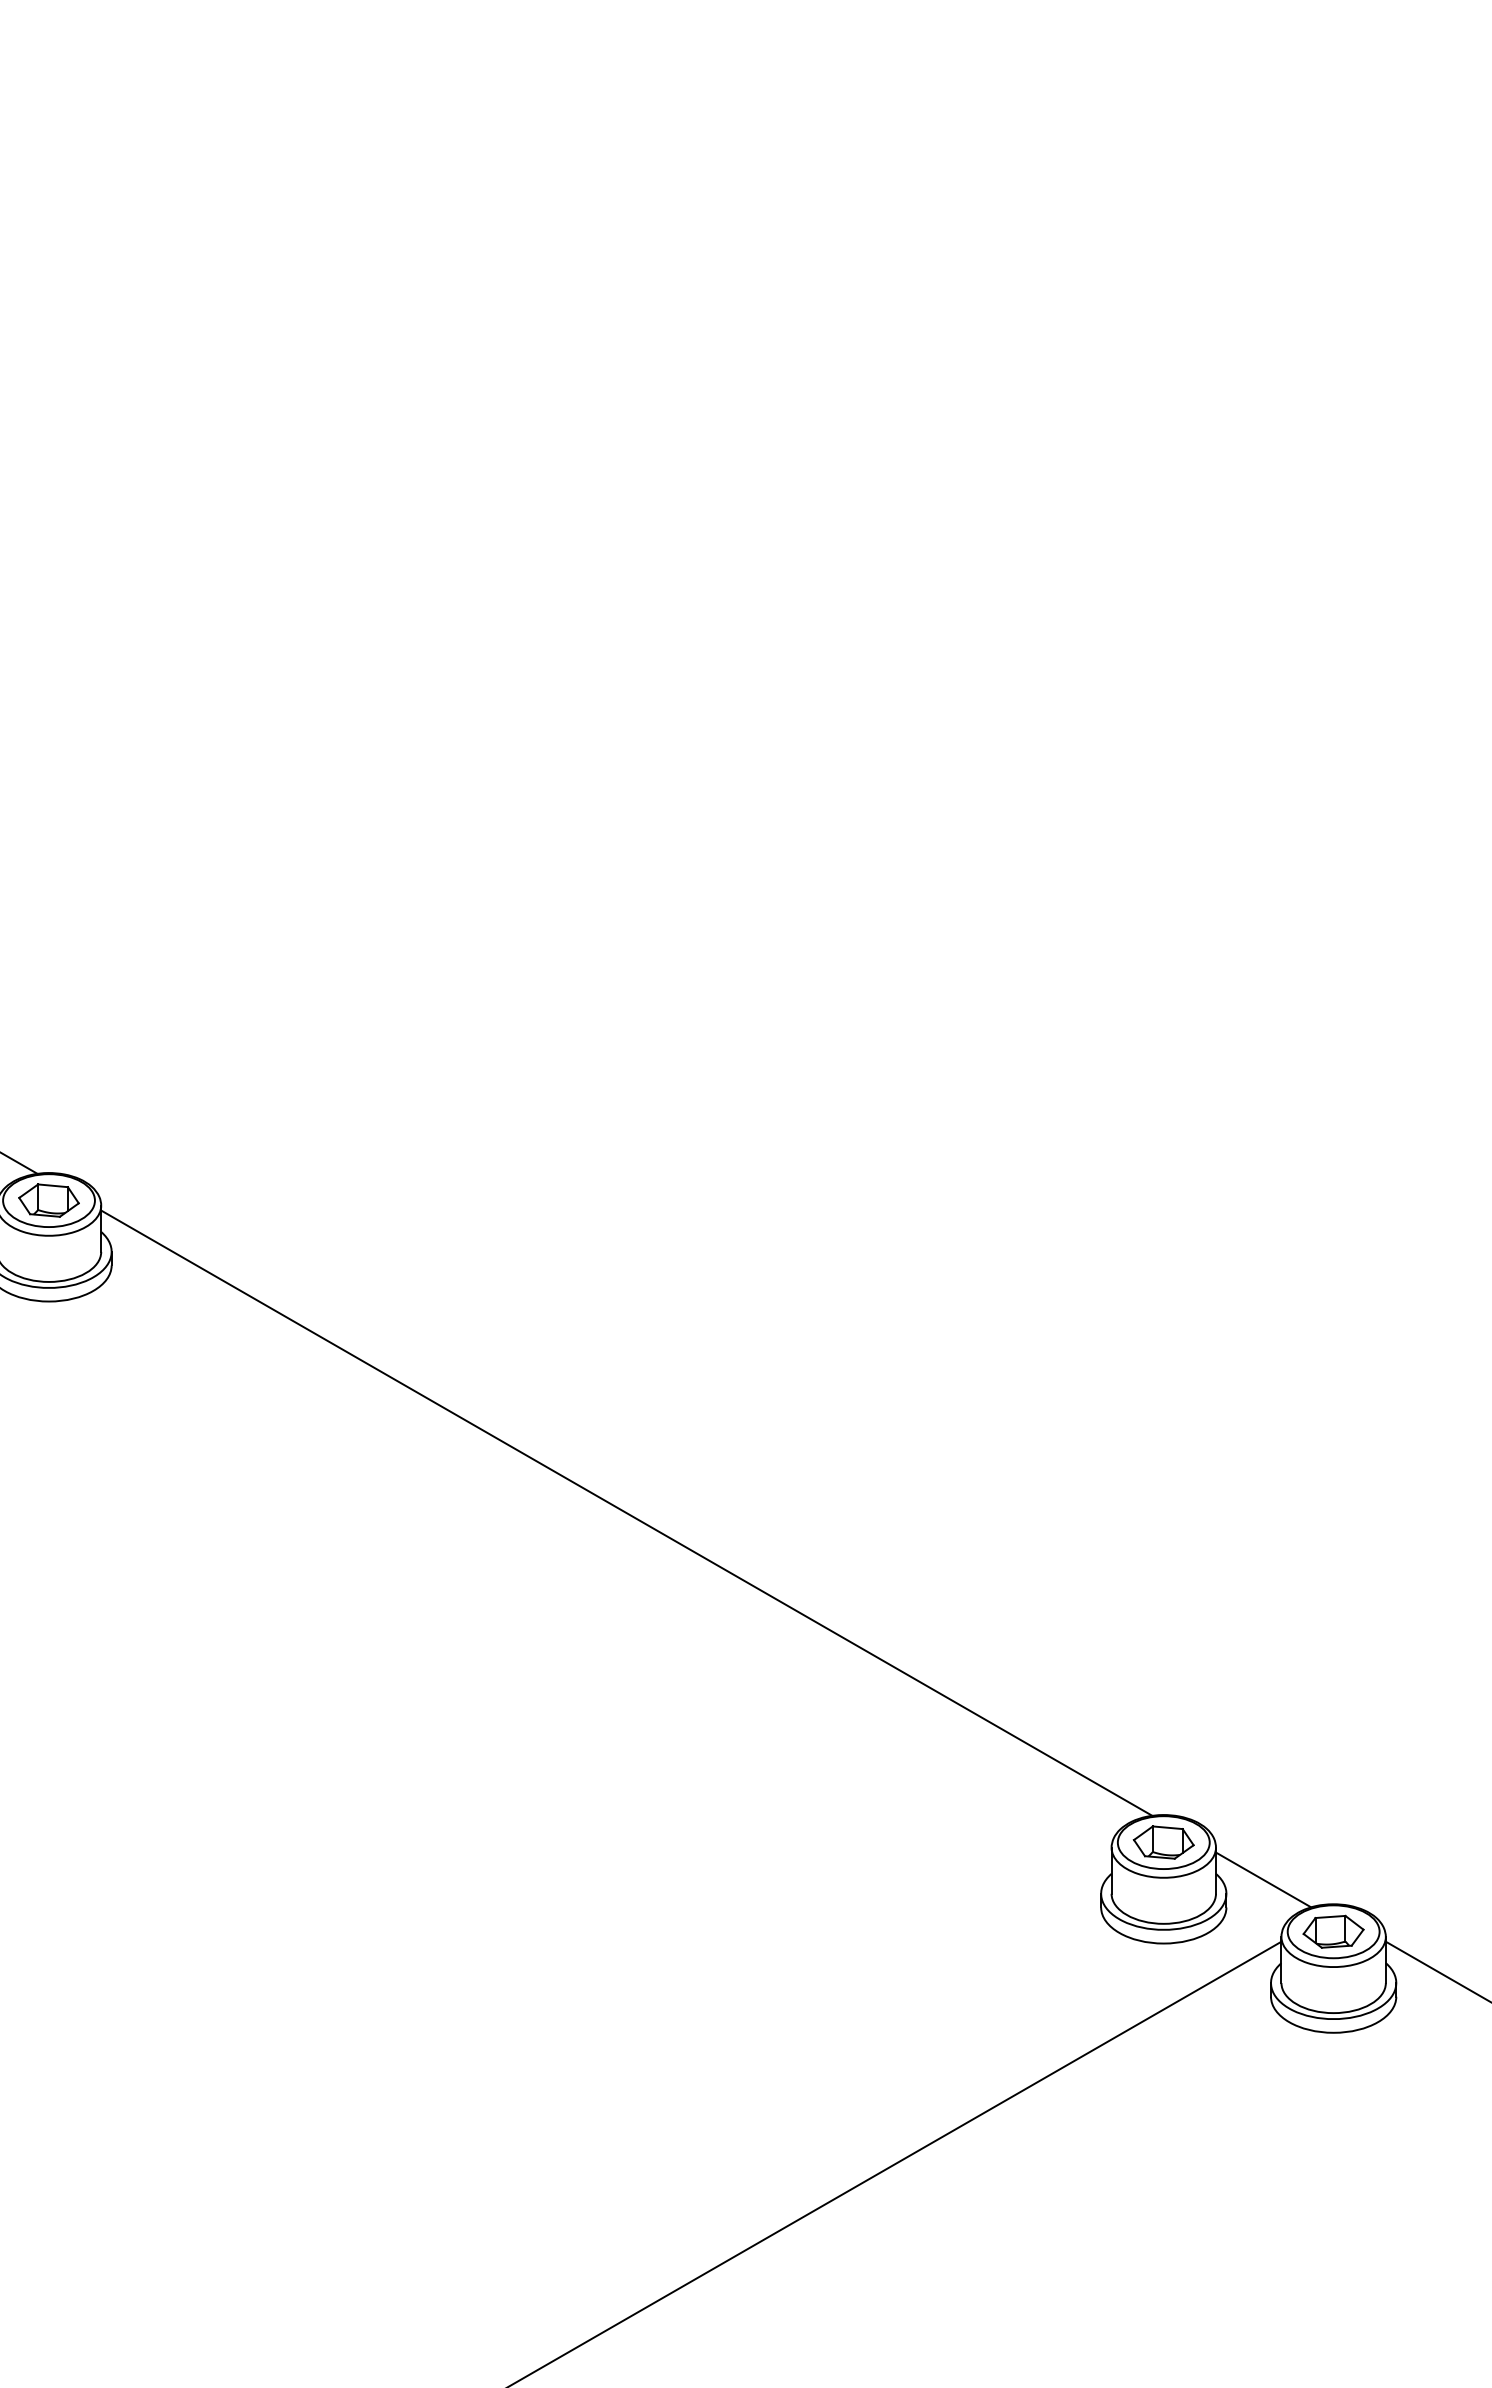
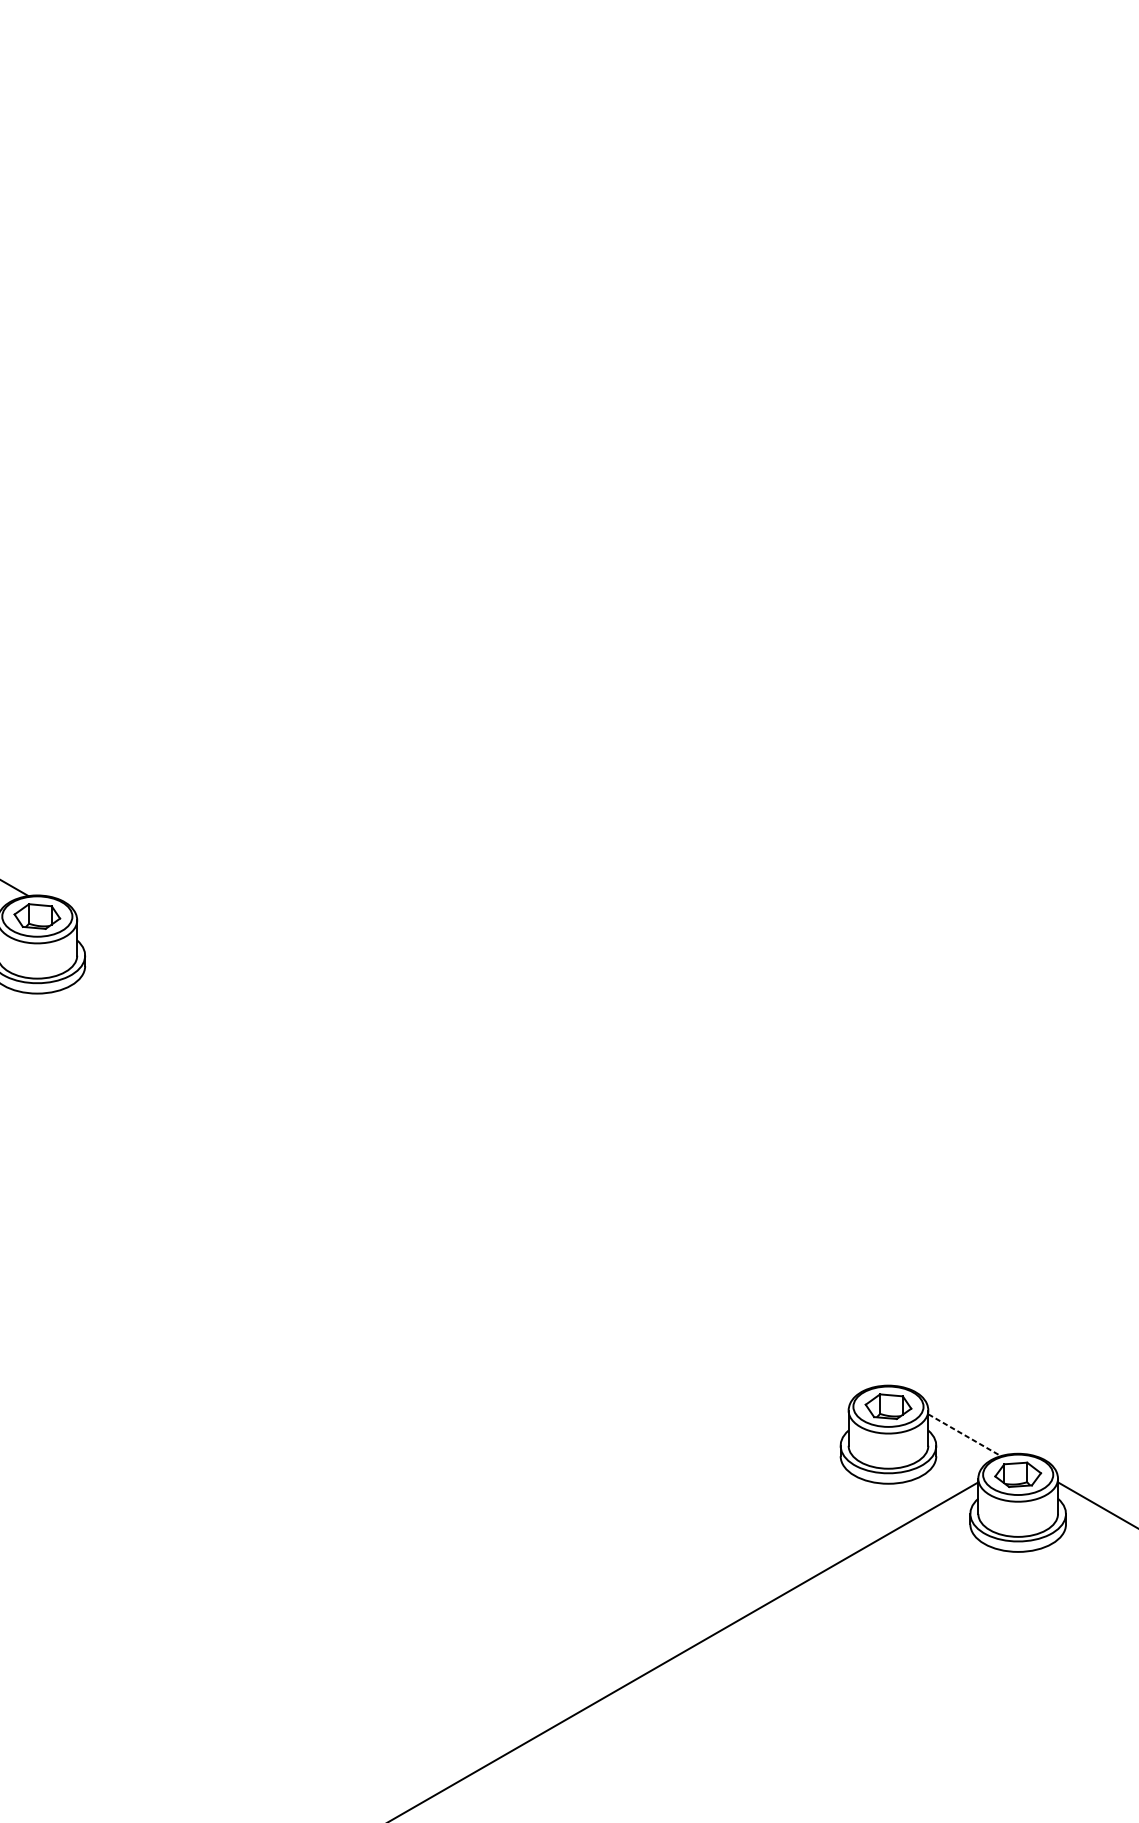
line: (626, 1512) -> (478, 1154), removed
line: (1263, 1879) -> (964, 1434), solid -> dashed

